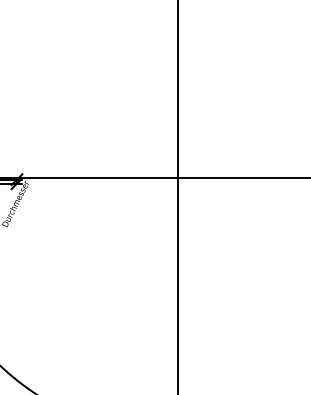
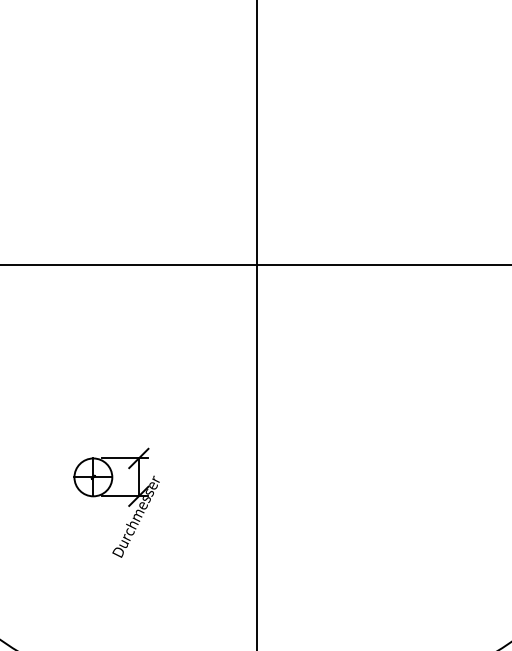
part: (96, 312) -> (114, 501), added

